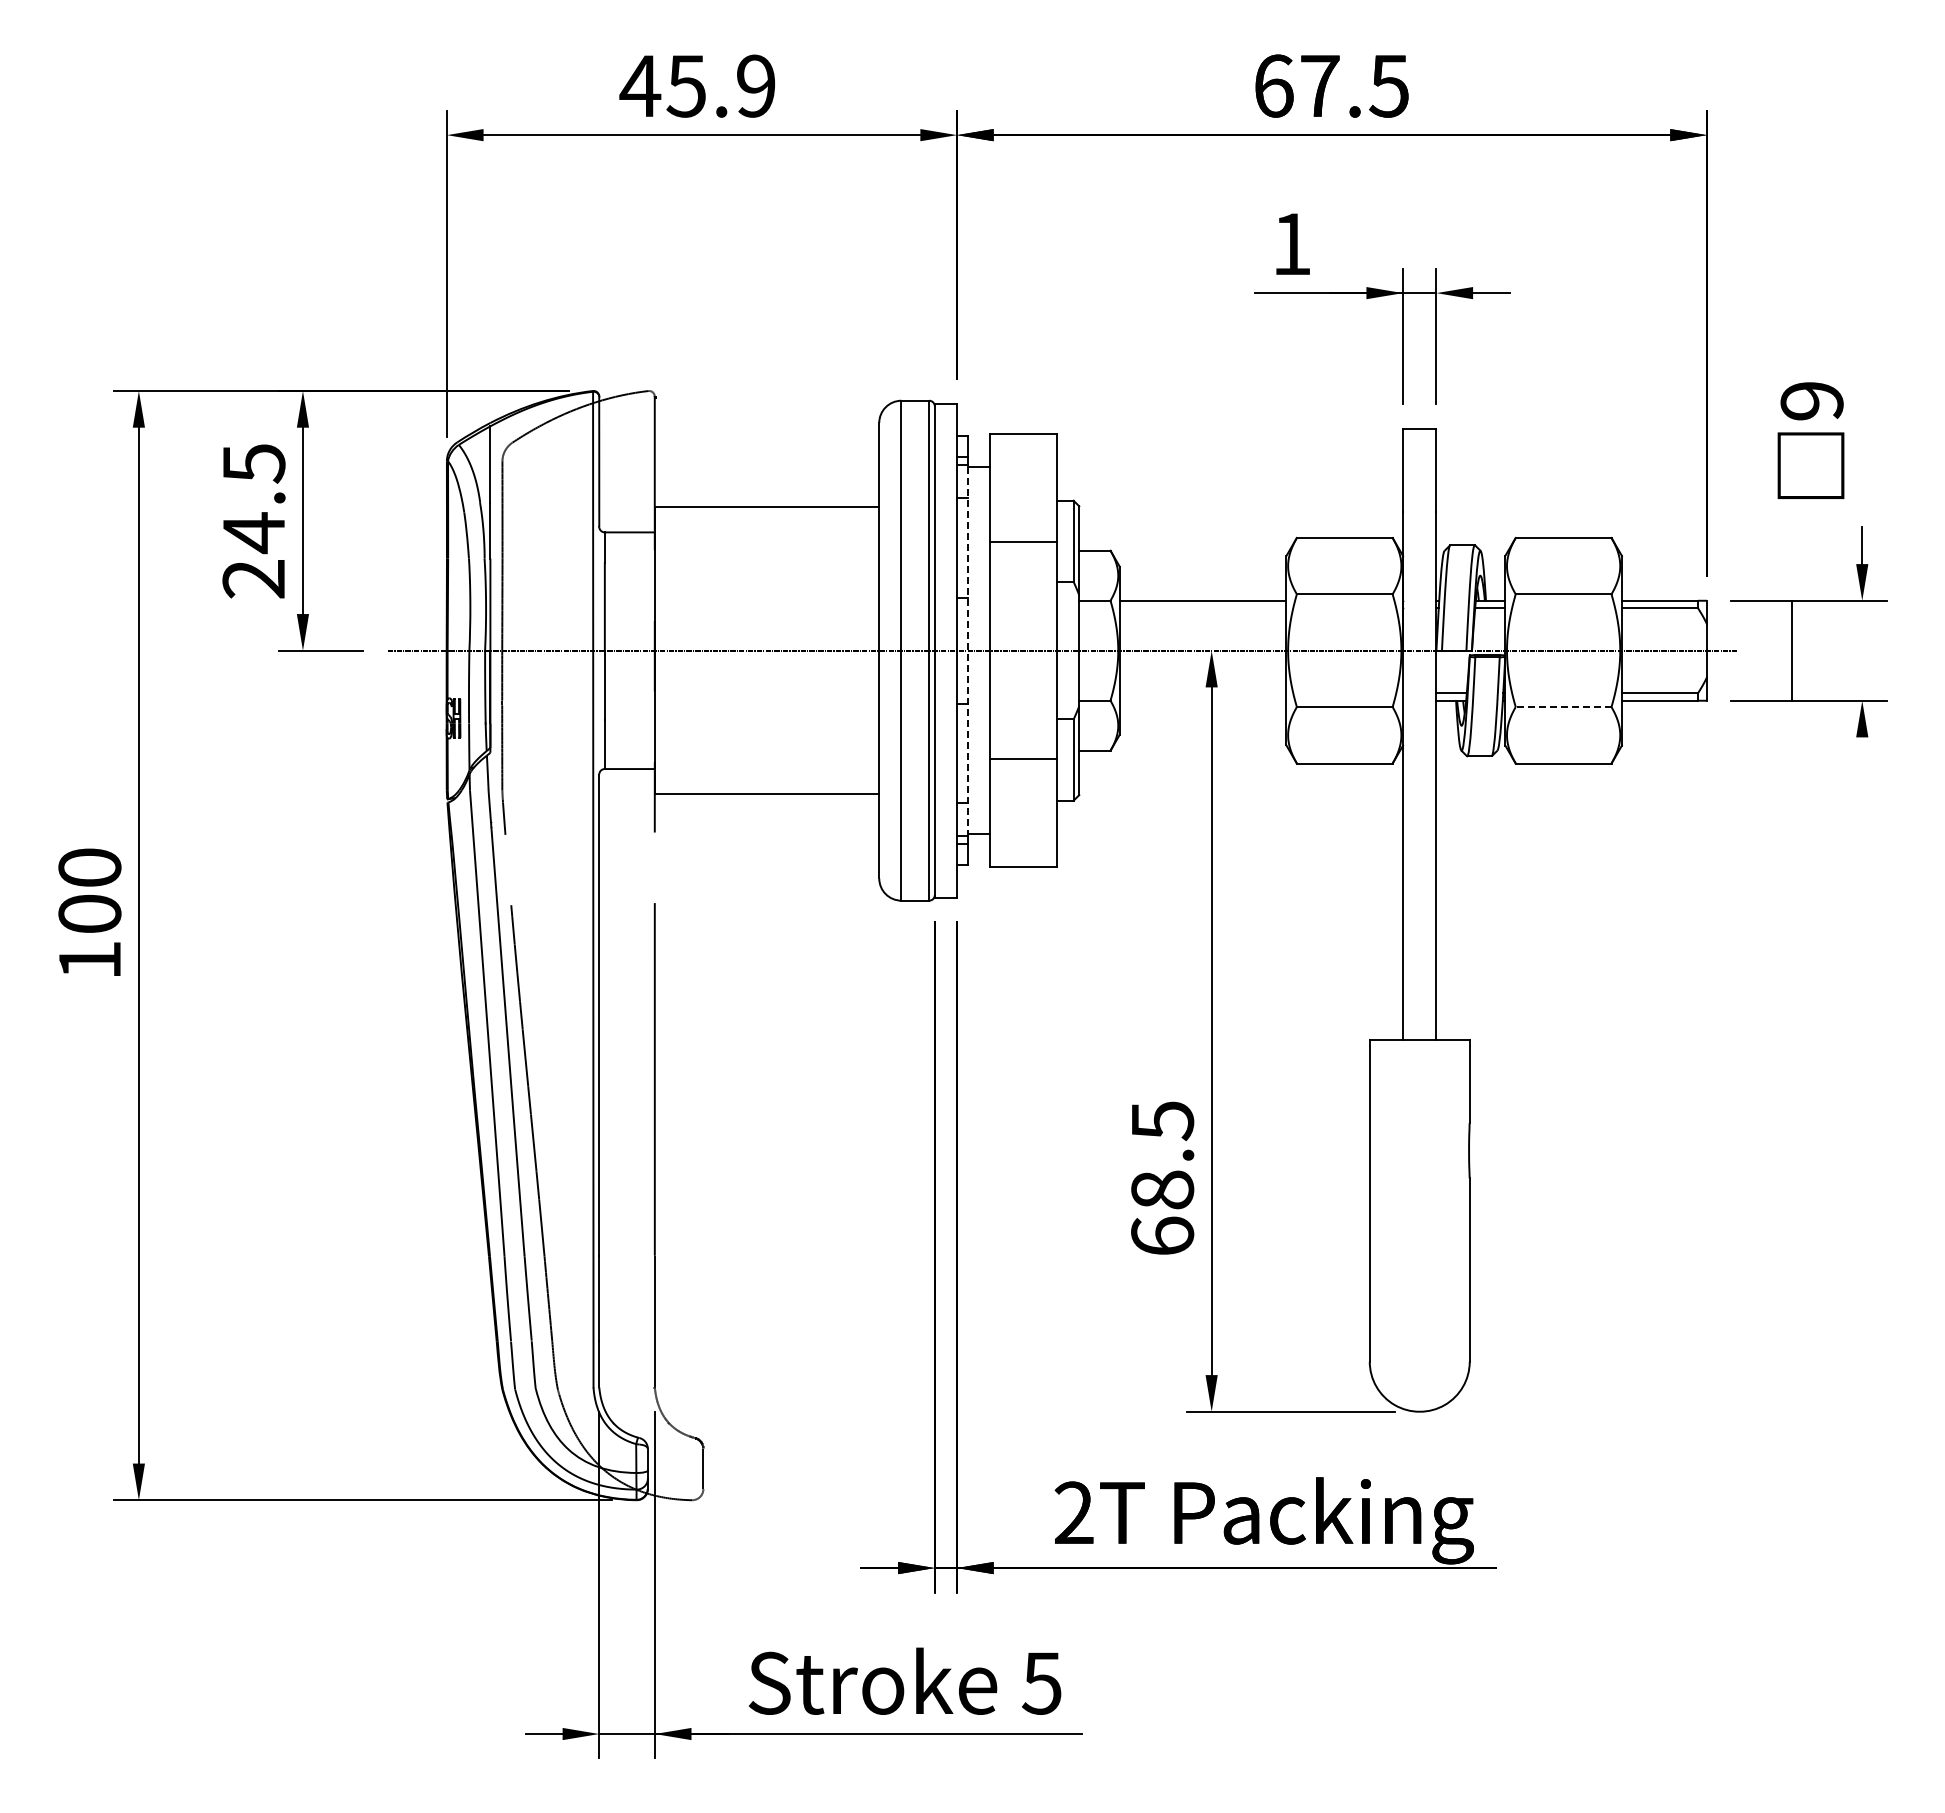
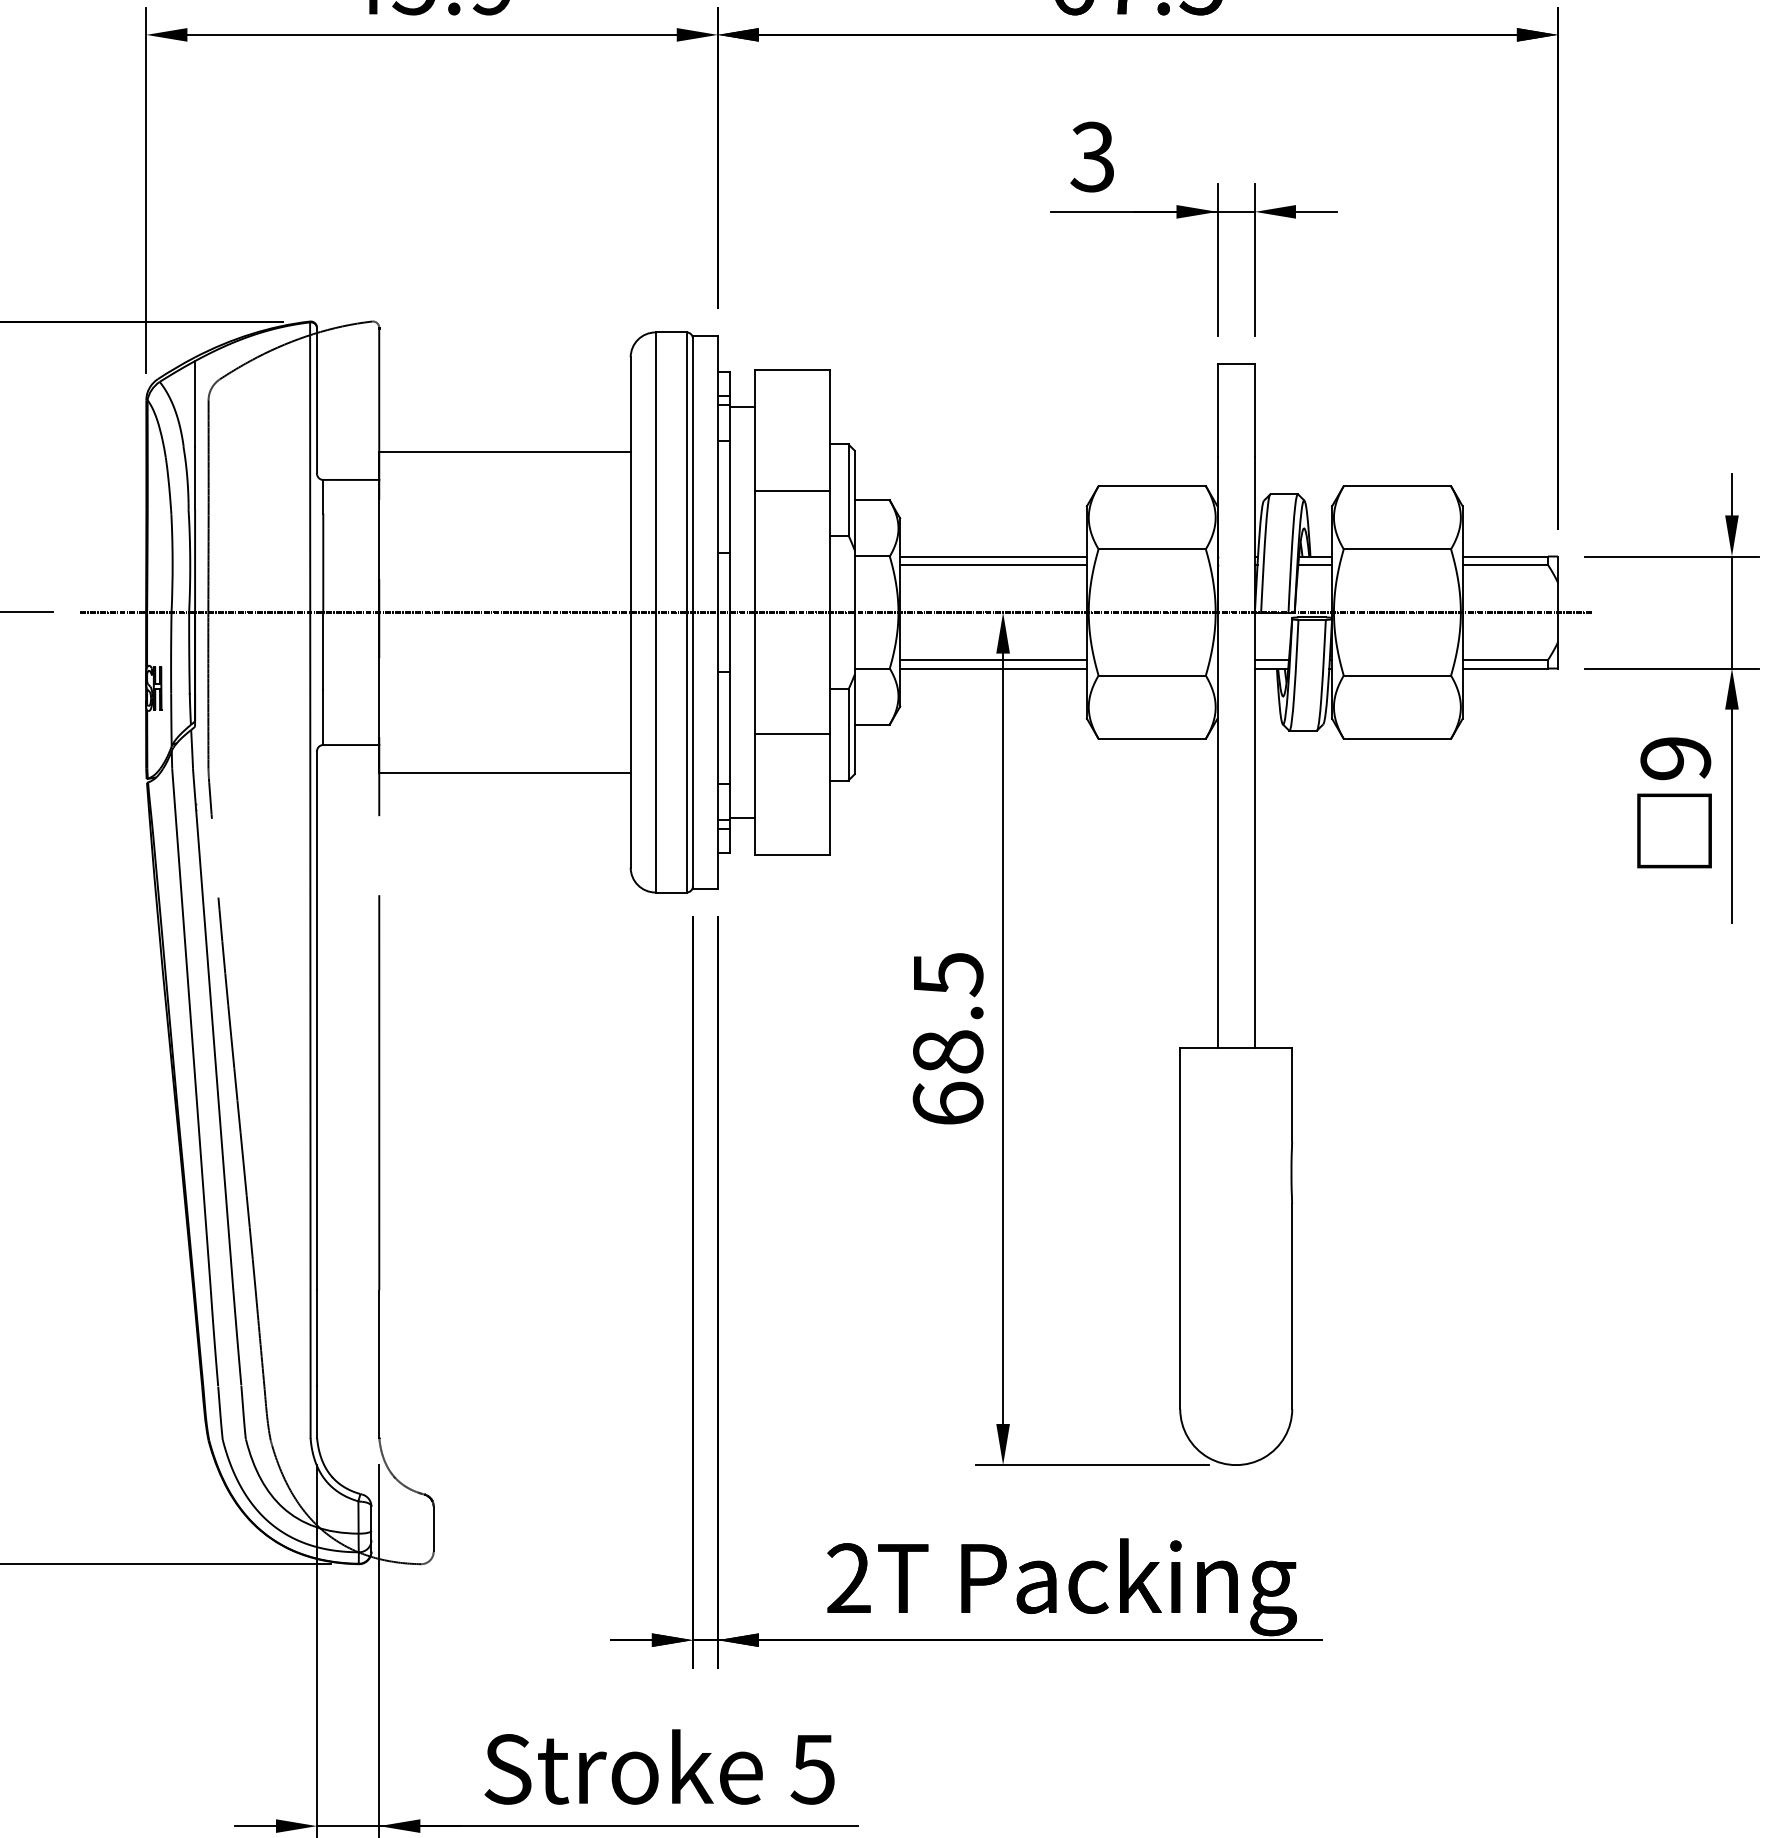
text: (1290, 243) -> (1091, 156), 1 -> 3
text: (1810, 440) -> (1673, 802), moved
line: (1202, 608) -> (992, 565), added
line: (1792, 650) -> (1732, 612), moved
line: (968, 651) -> (730, 613), dashed -> solid
line: (1202, 693) -> (992, 660), added
line: (1202, 700) -> (992, 668), added
line: (1563, 707) -> (1397, 676), dashed -> solid
line: (1862, 832) -> (1732, 816), added
text: (1162, 1177) -> (948, 1037), moved

